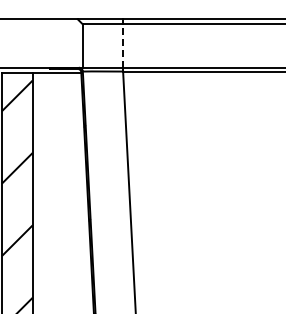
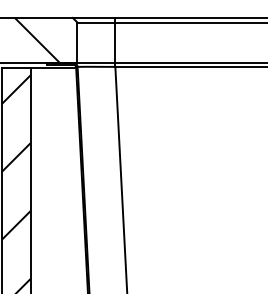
hatch: (39, 43) -> (36, 40), added
line: (122, 45) -> (114, 42), dashed -> solid

